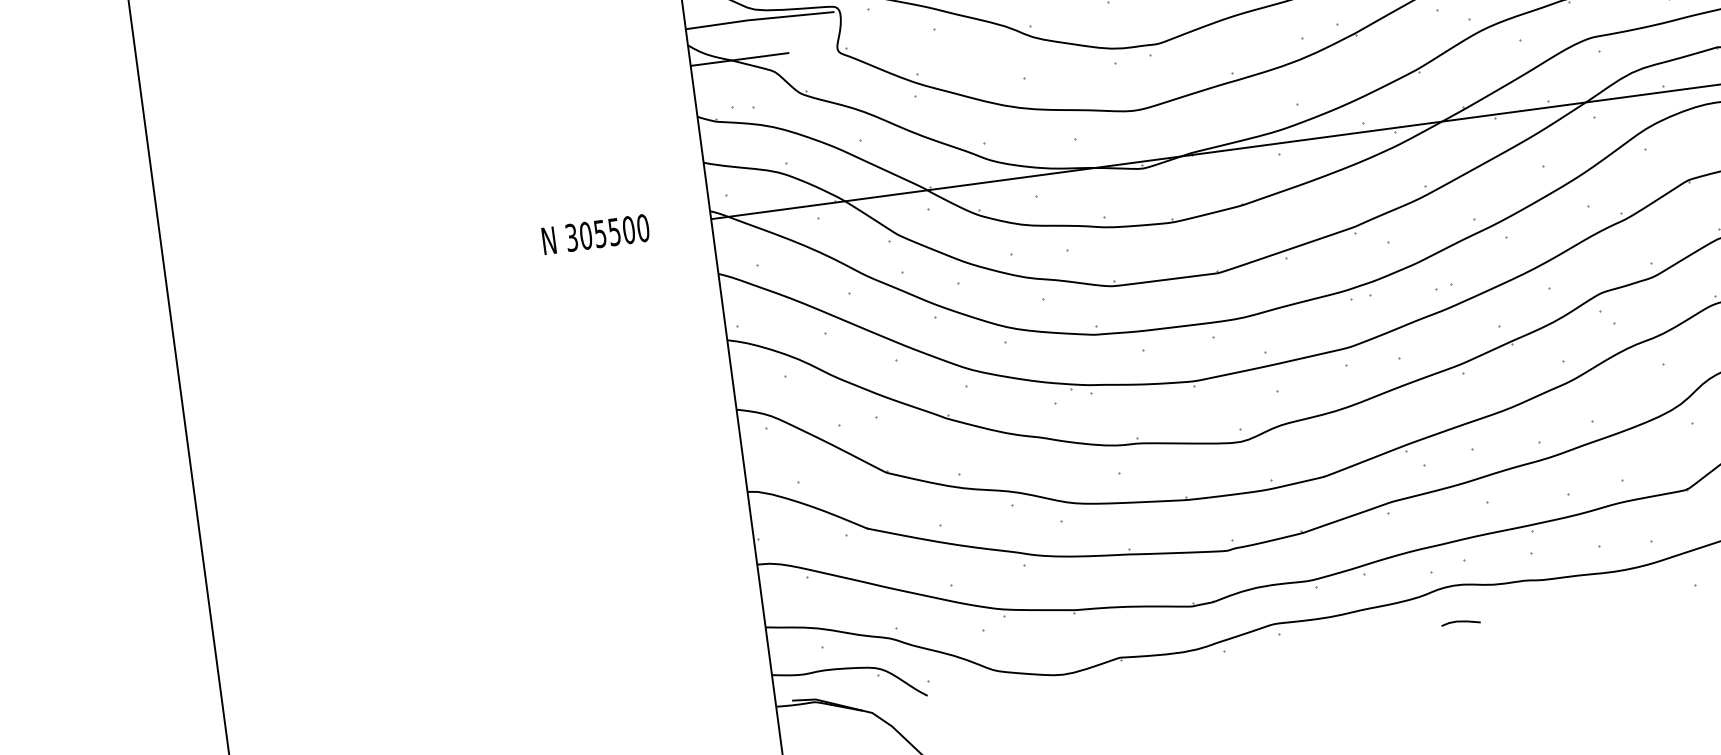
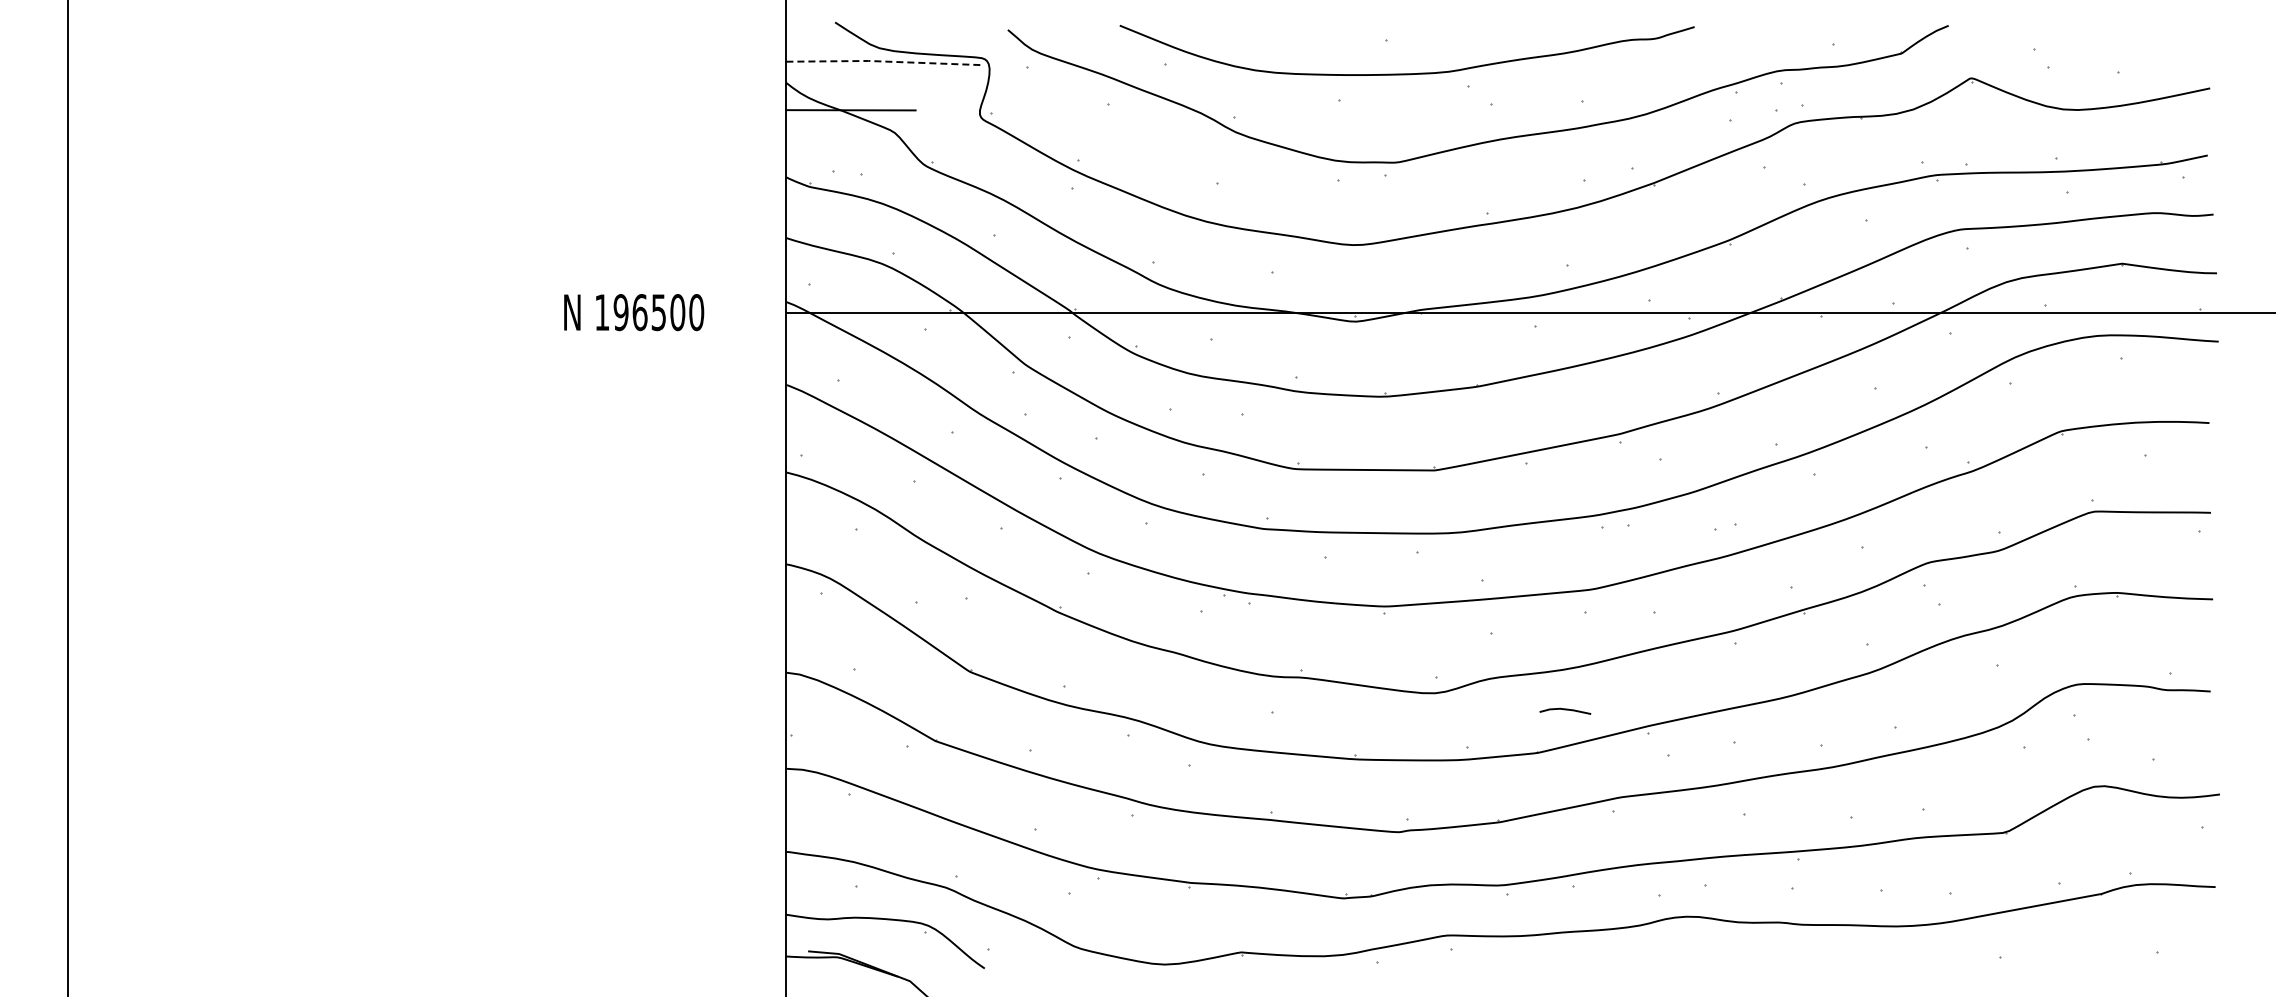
line: (759, 19) -> (883, 61), solid -> dashed
text: (586, 235) -> (621, 312), 305500 -> 196500
line: (1460, 622) -> (1565, 710), moved

